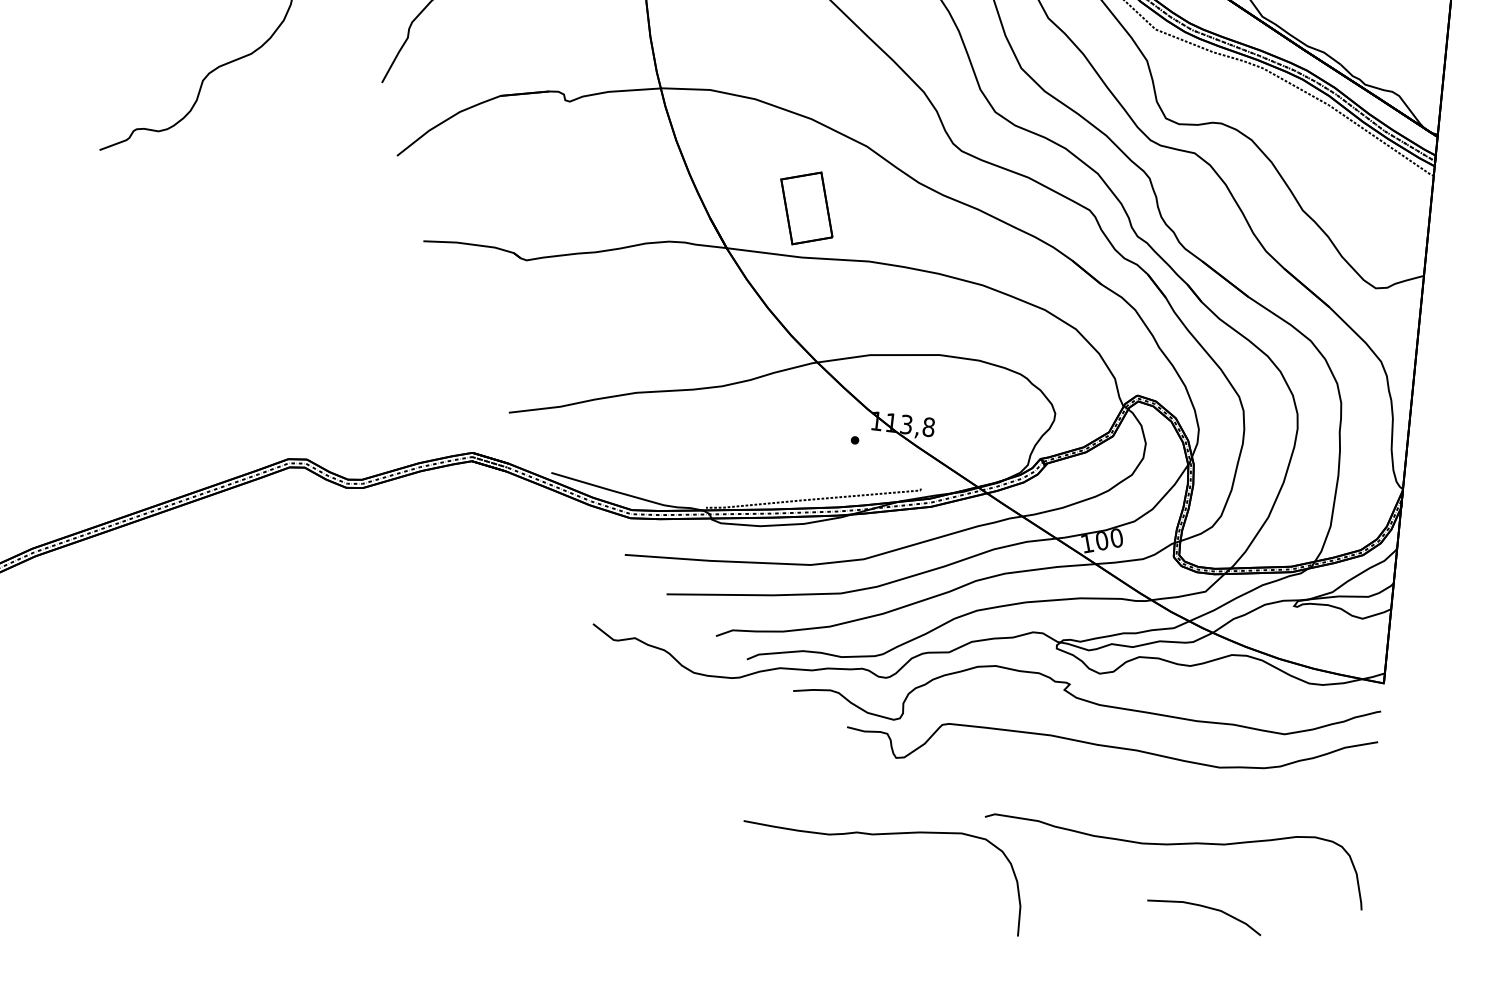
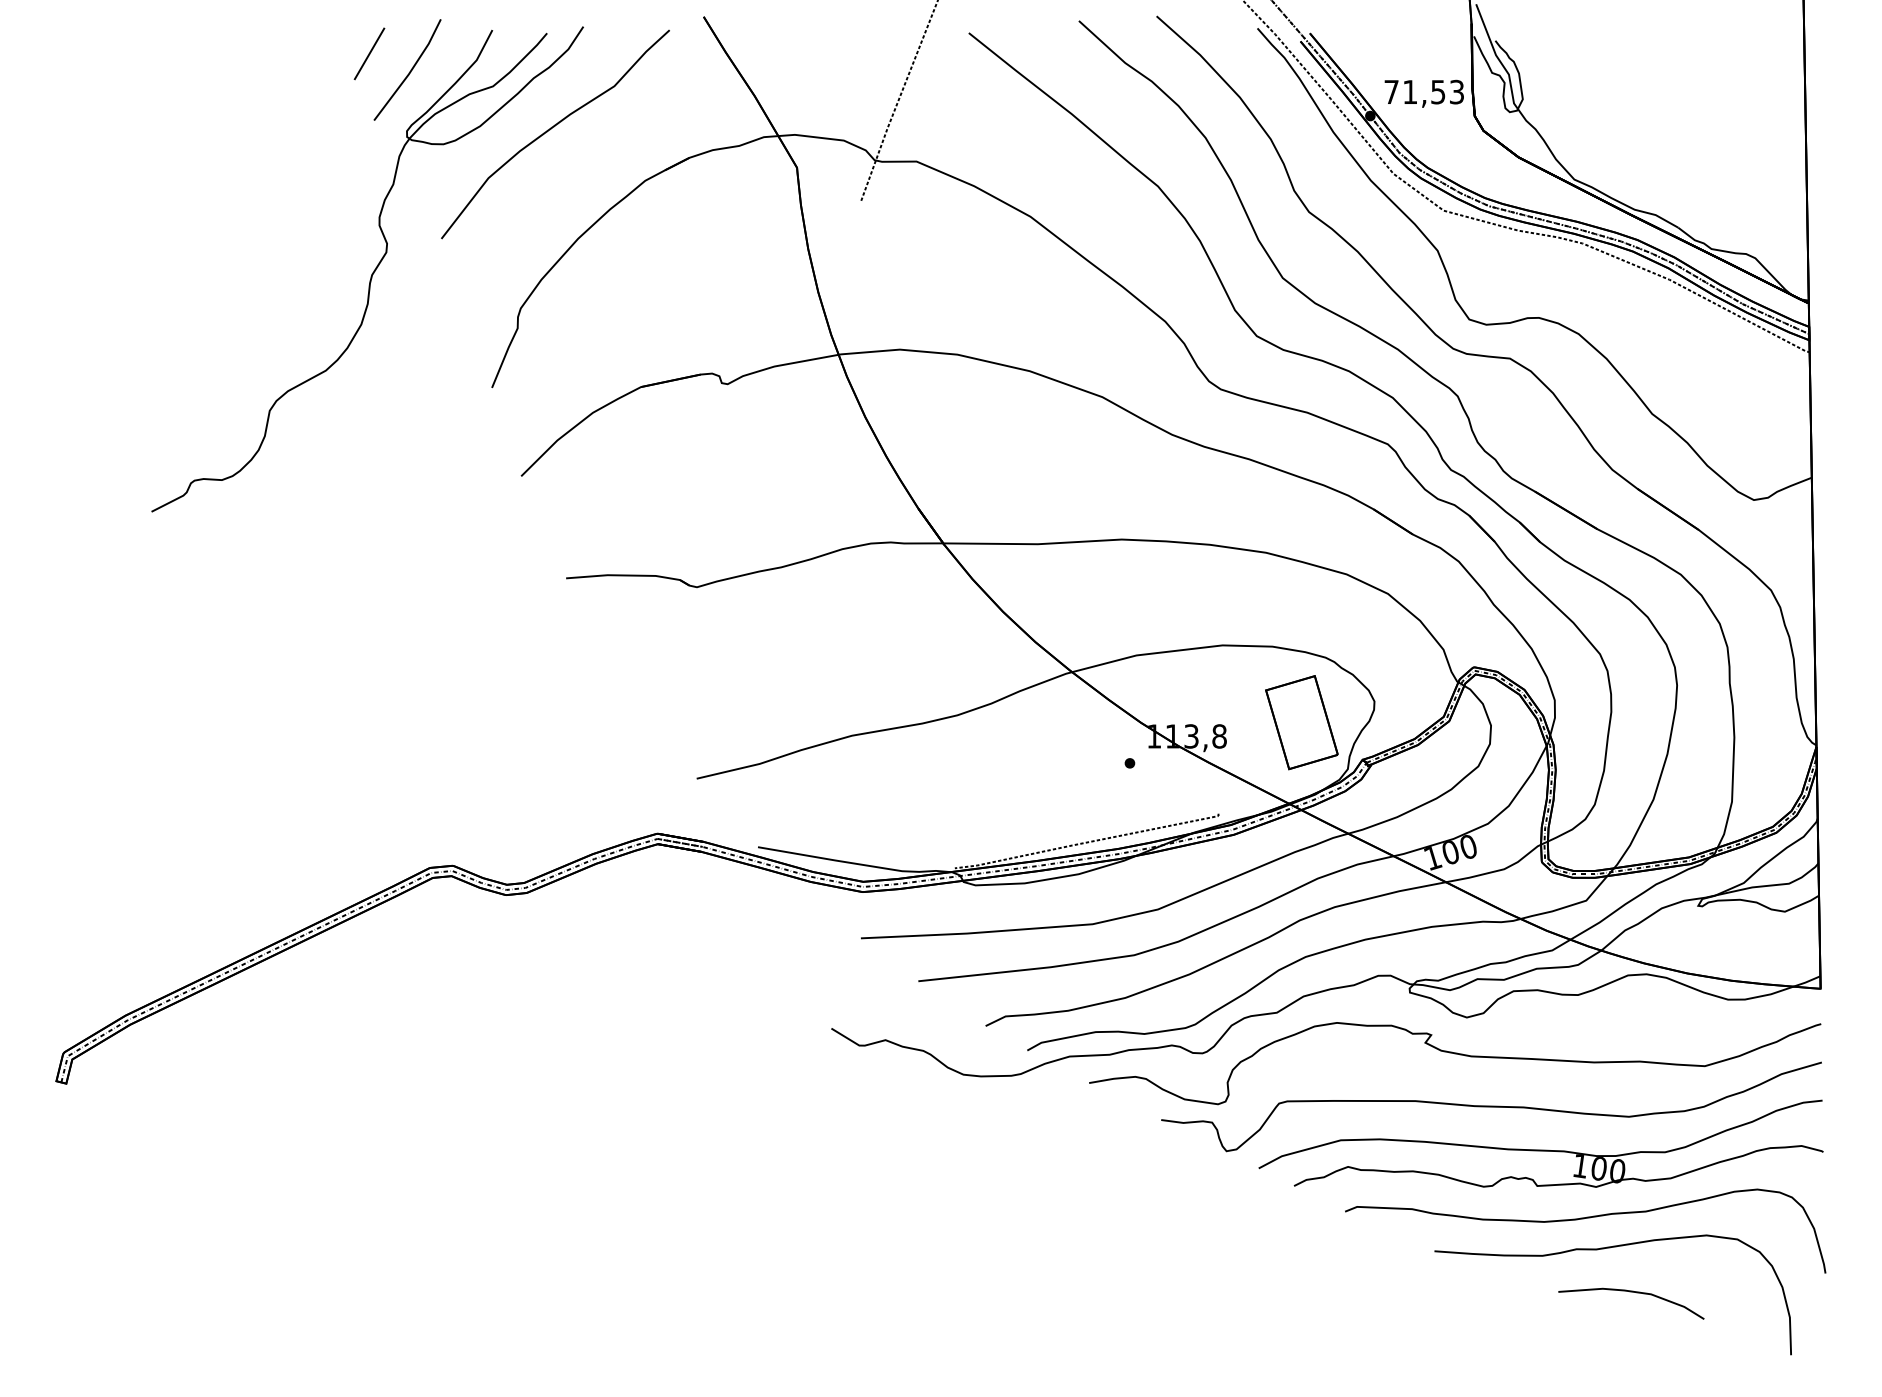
part: (806, 208) -> (1301, 722), moved
part: (1146, 780) -> (1540, 1143), added
curve: (879, 835) -> (1604, 1249), moved

